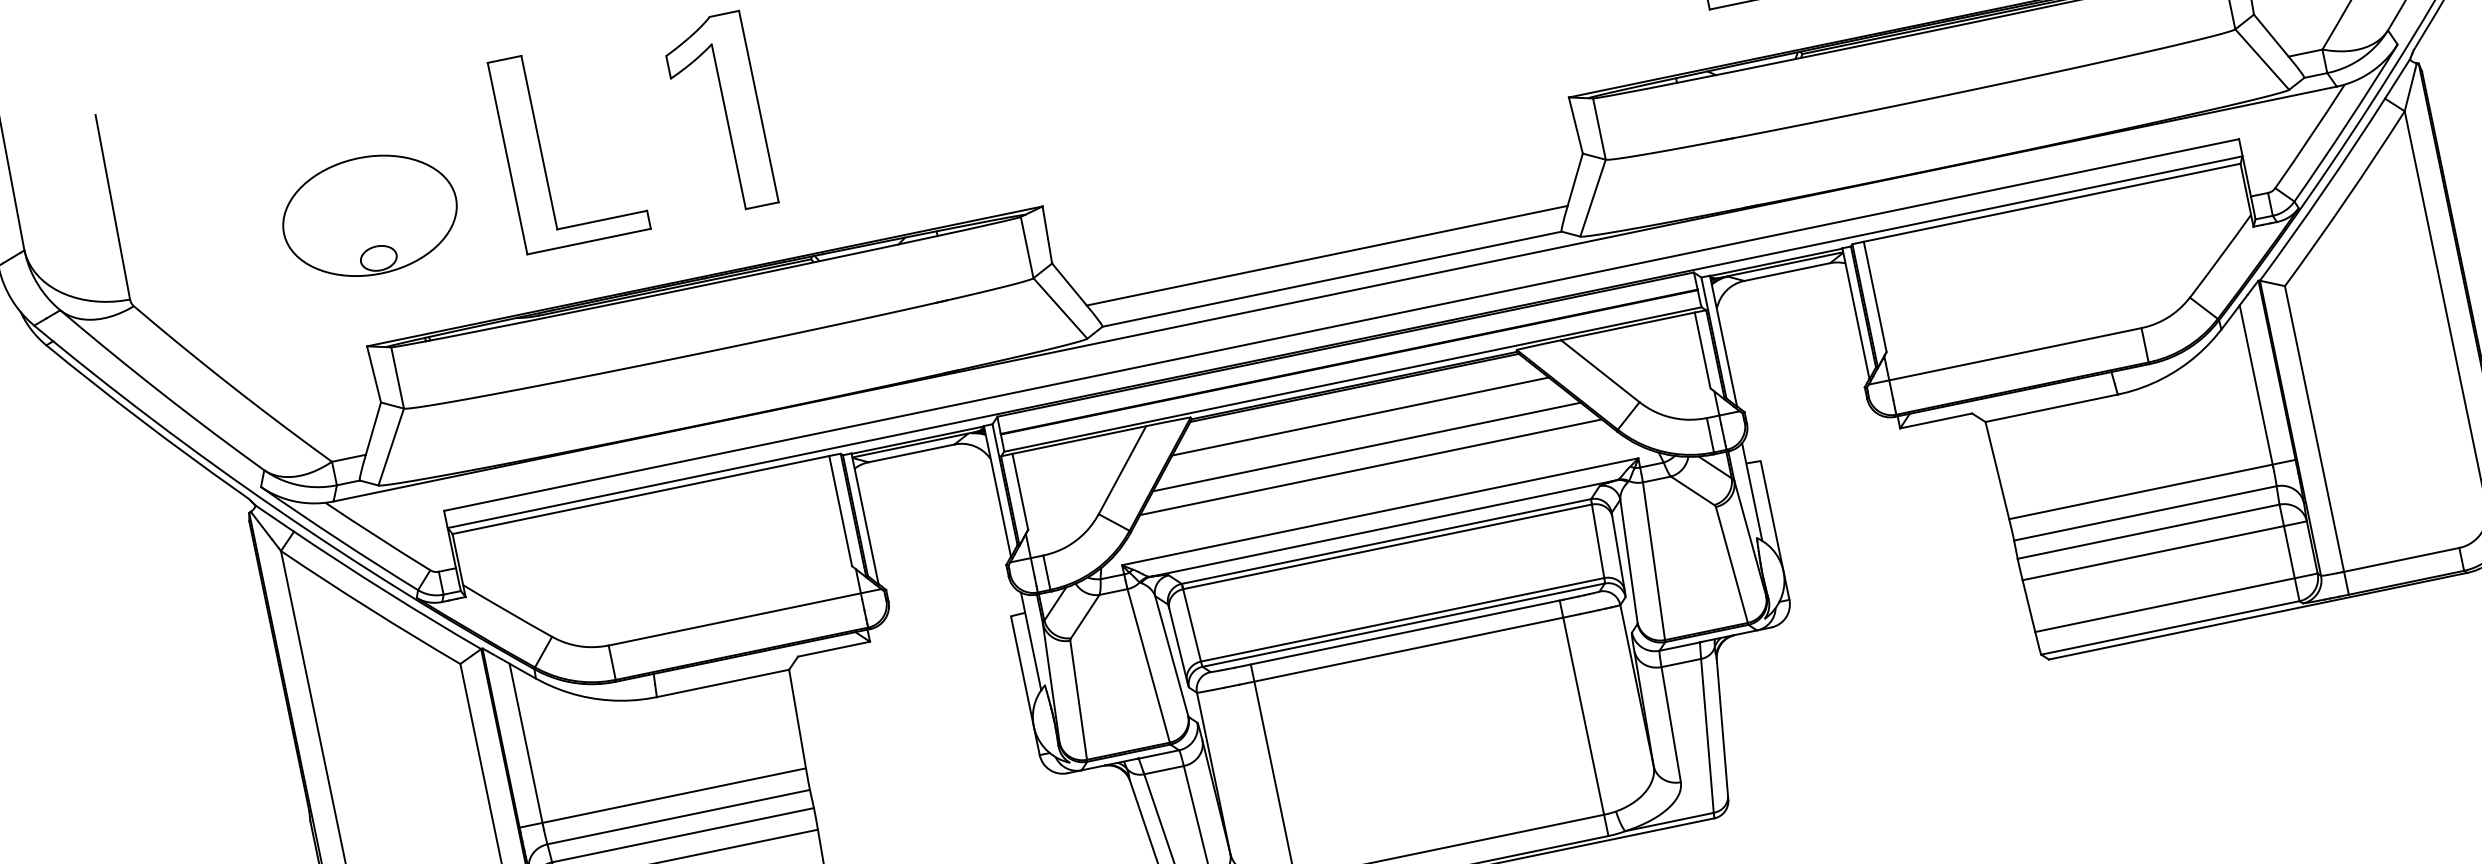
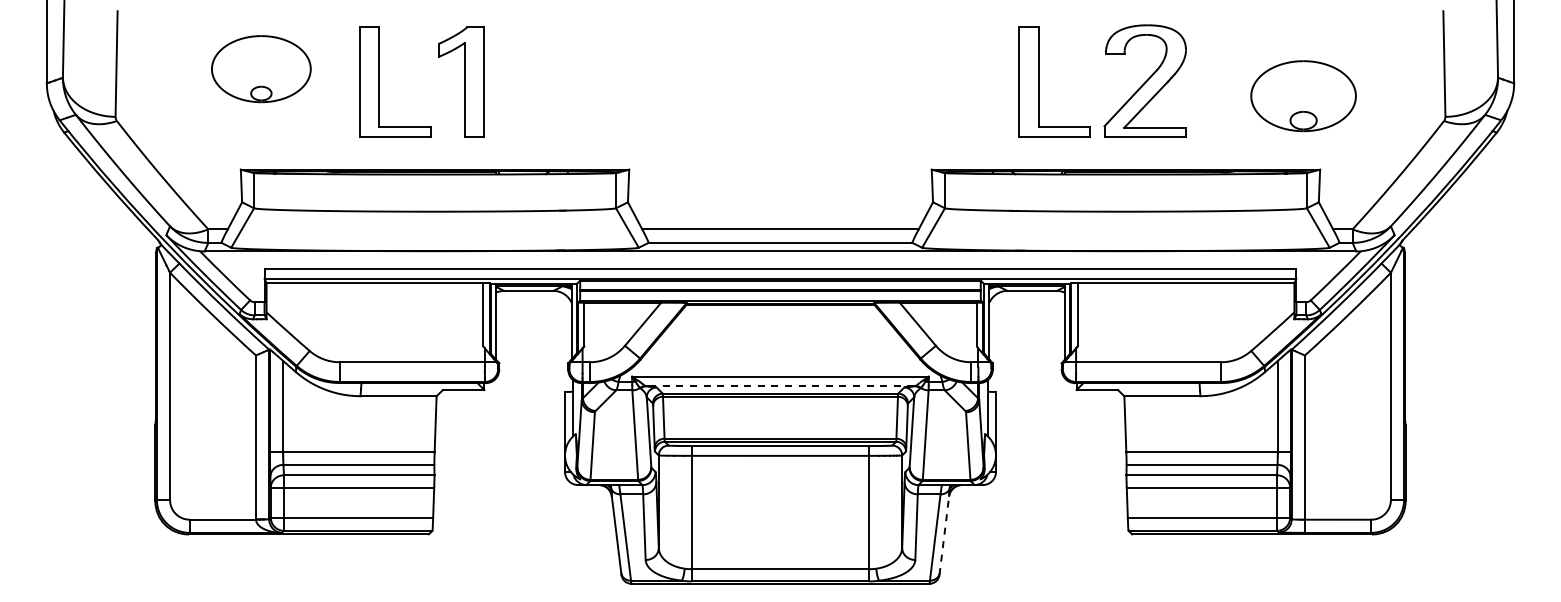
part: (541, 150) -> (379, 81), moved
part: (370, 216) -> (261, 69), moved
line: (1360, 415) -> (780, 321), removed
line: (1366, 447) -> (780, 339), removed
line: (1371, 468) -> (780, 351), removed
line: (1383, 528) -> (780, 386), solid -> dashed
line: (1722, 729) -> (944, 535), solid -> dashed

